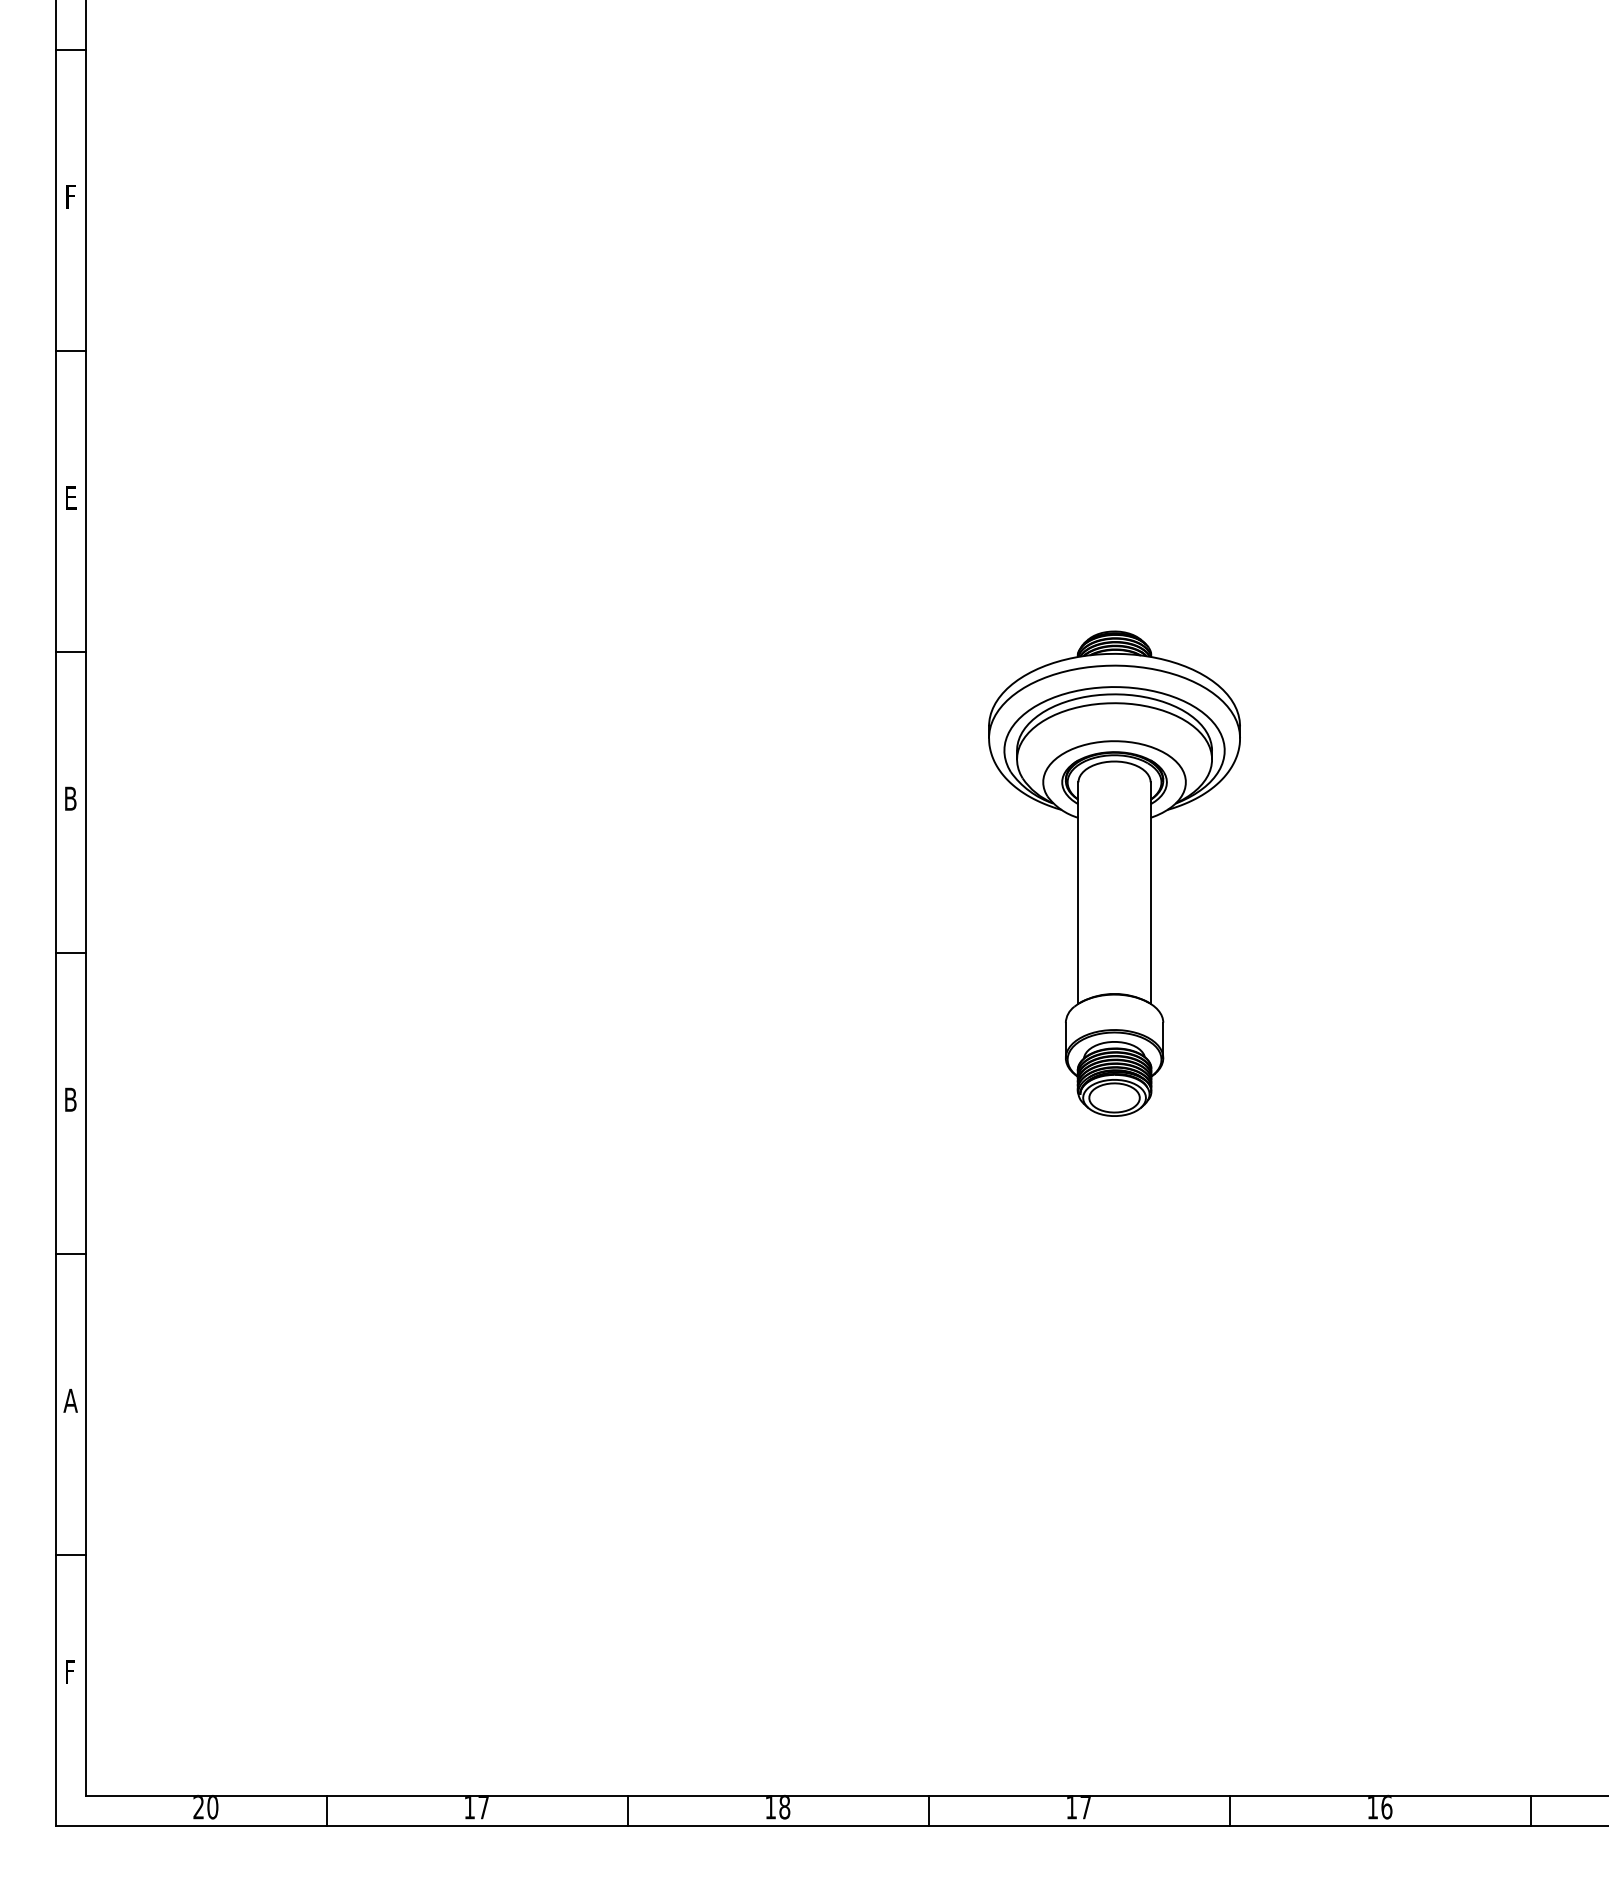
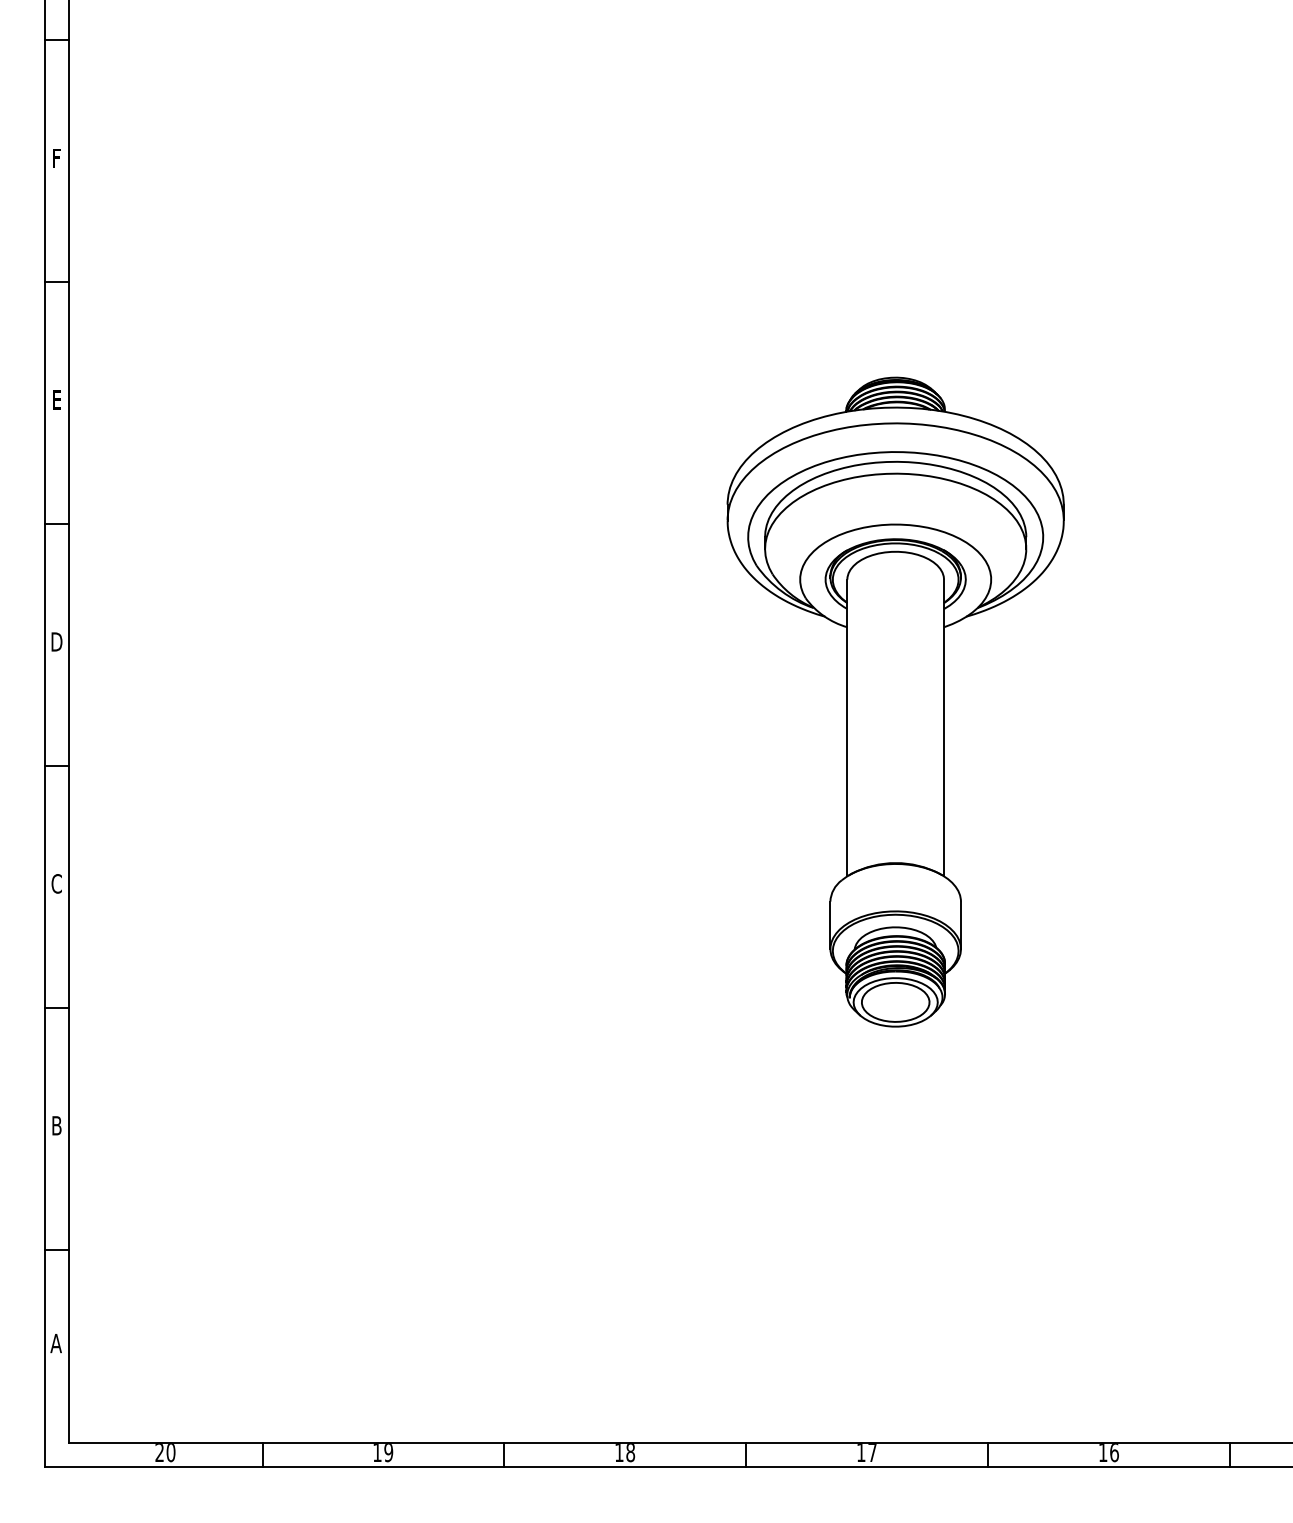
text: (70, 798) -> (56, 641), B -> D
part: (1114, 873) -> (895, 702), size x1.67
text: (70, 1099) -> (56, 883), B -> C
text: (70, 1400) -> (56, 1125), A -> B
text: (69, 1671) -> (55, 1343), F -> A
text: (483, 1806) -> (388, 1451), 17 -> 19

